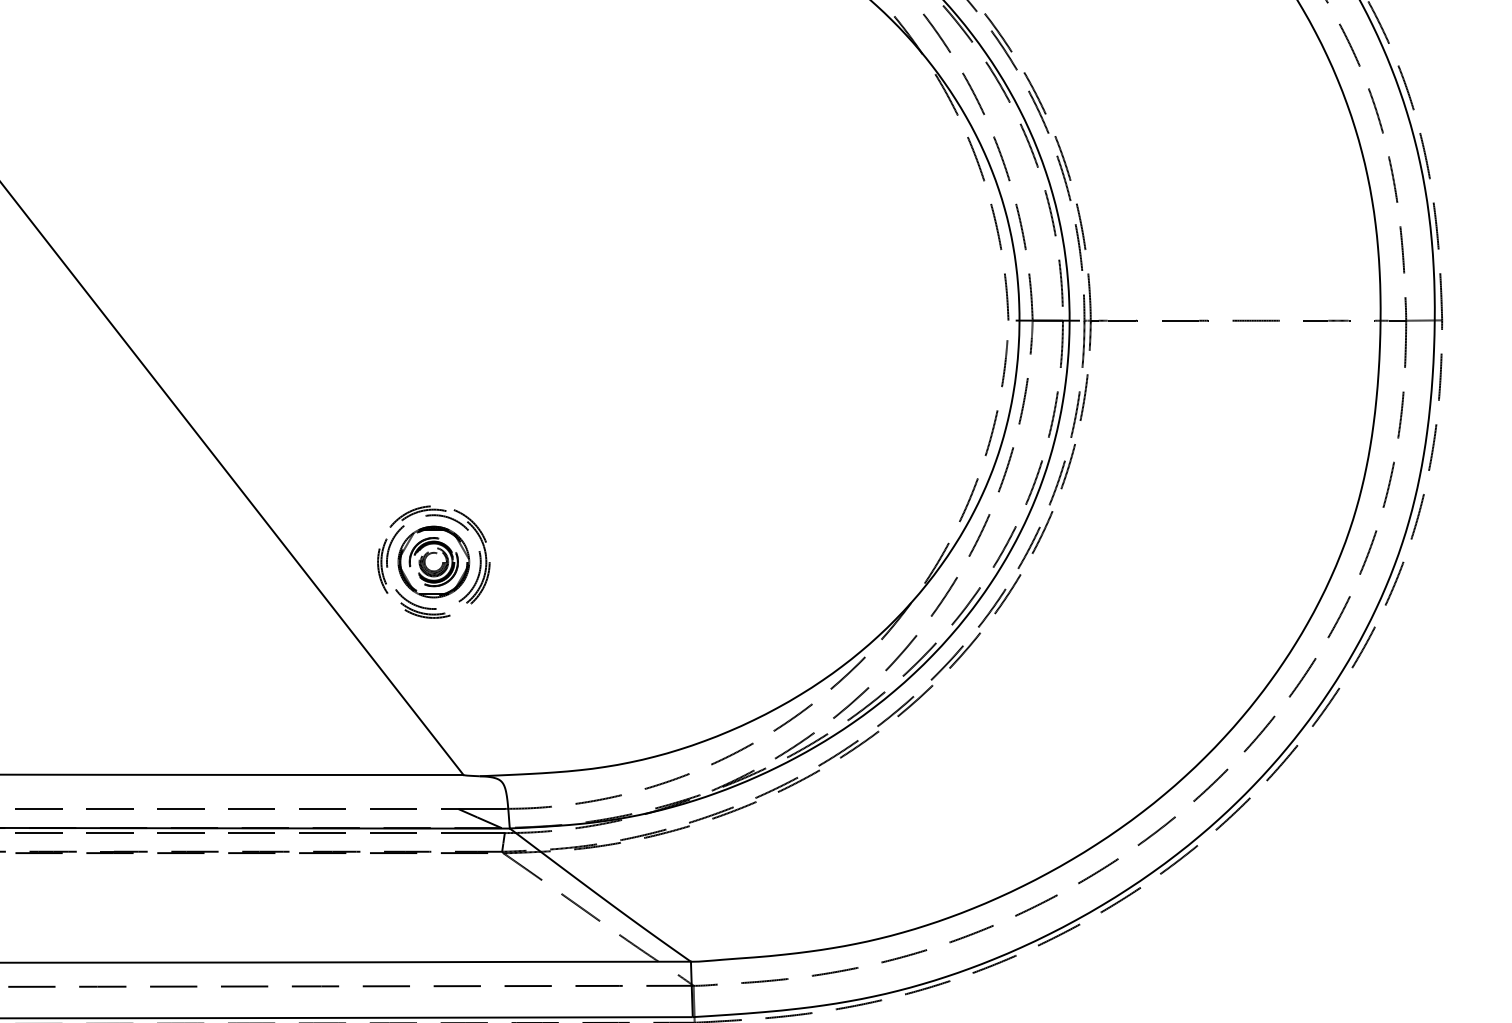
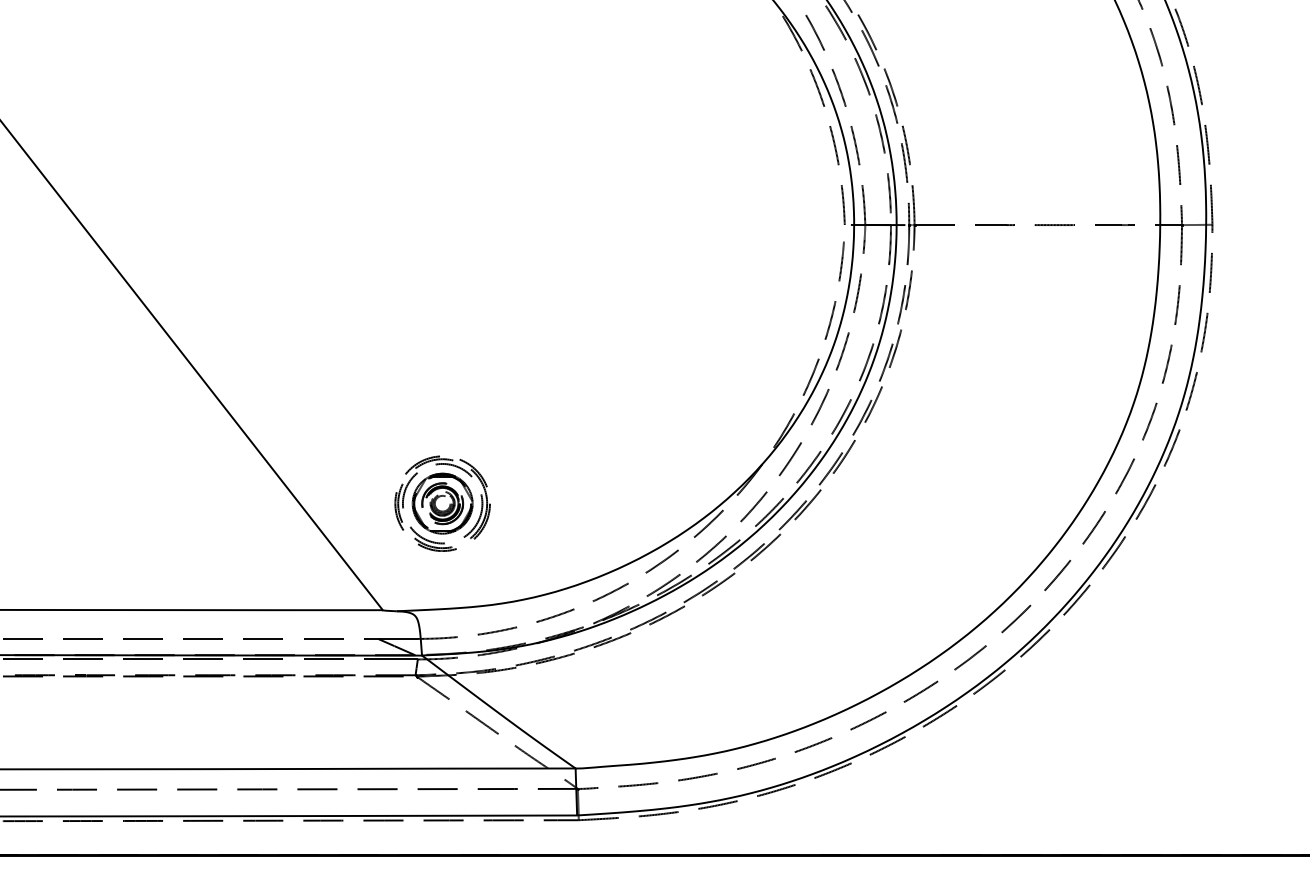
part: (433, 561) -> (442, 503), moved

